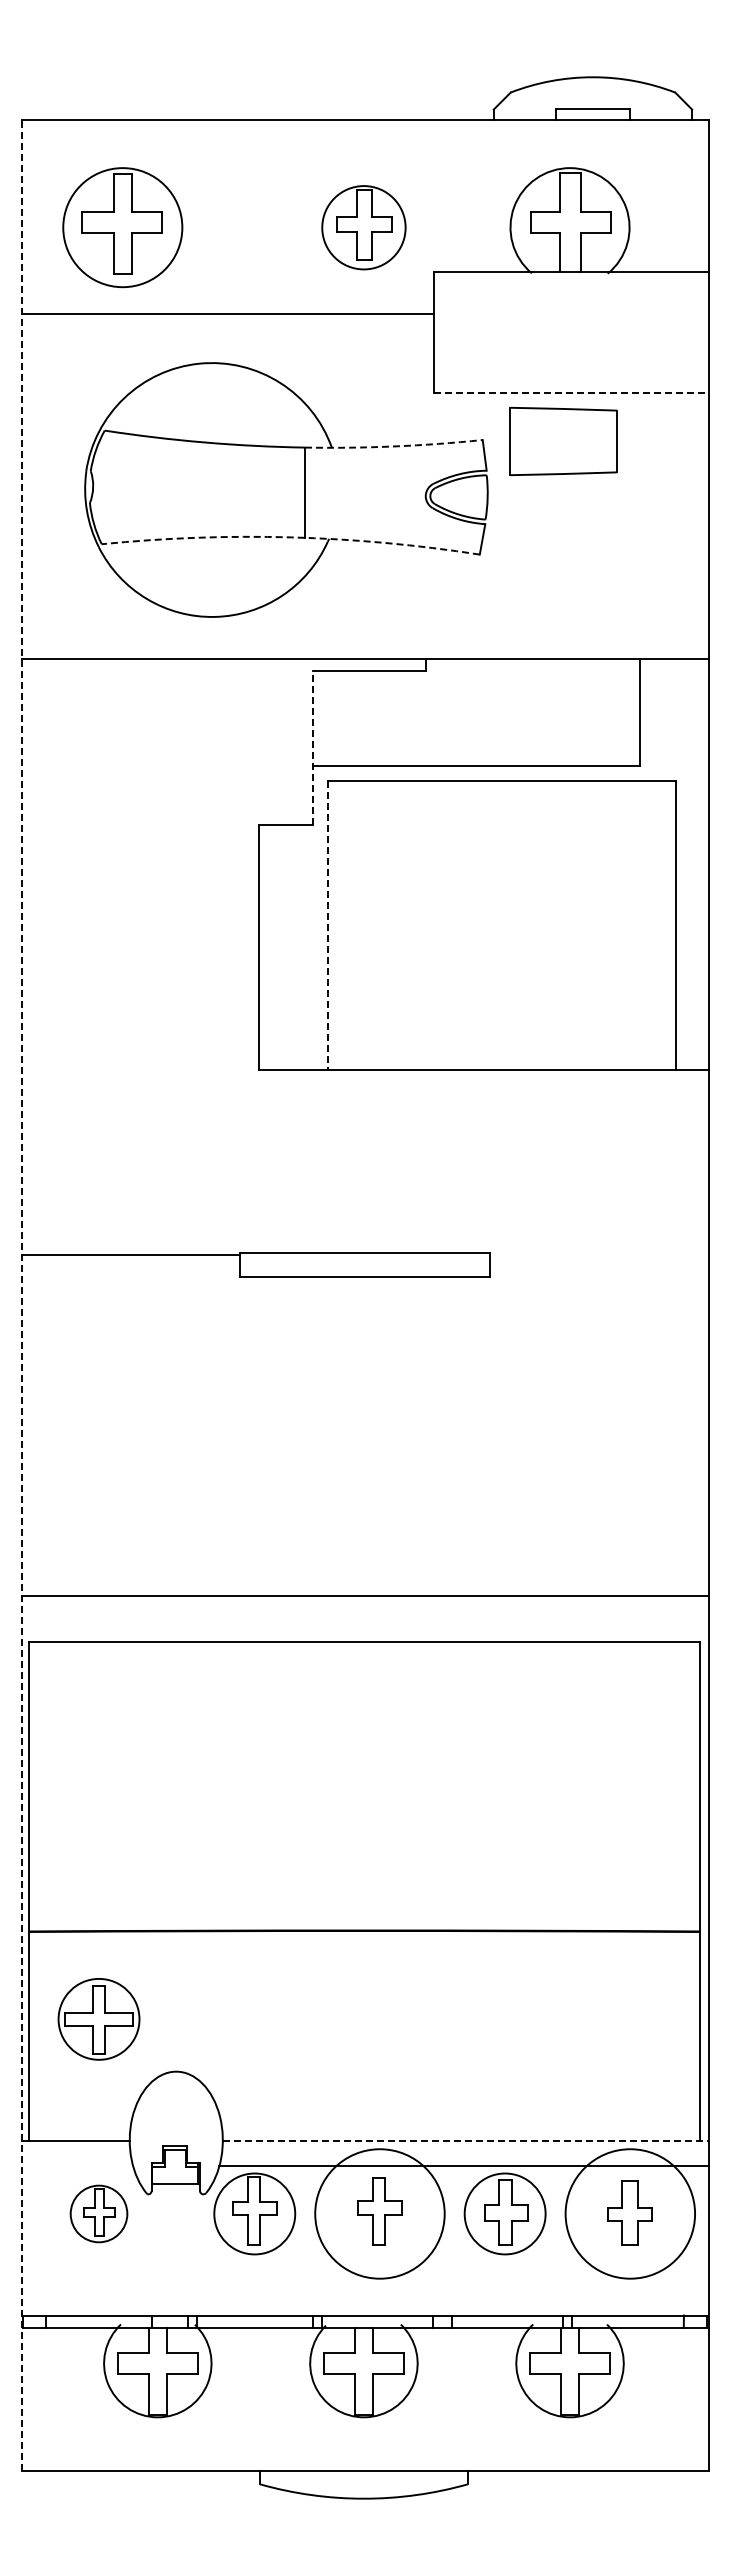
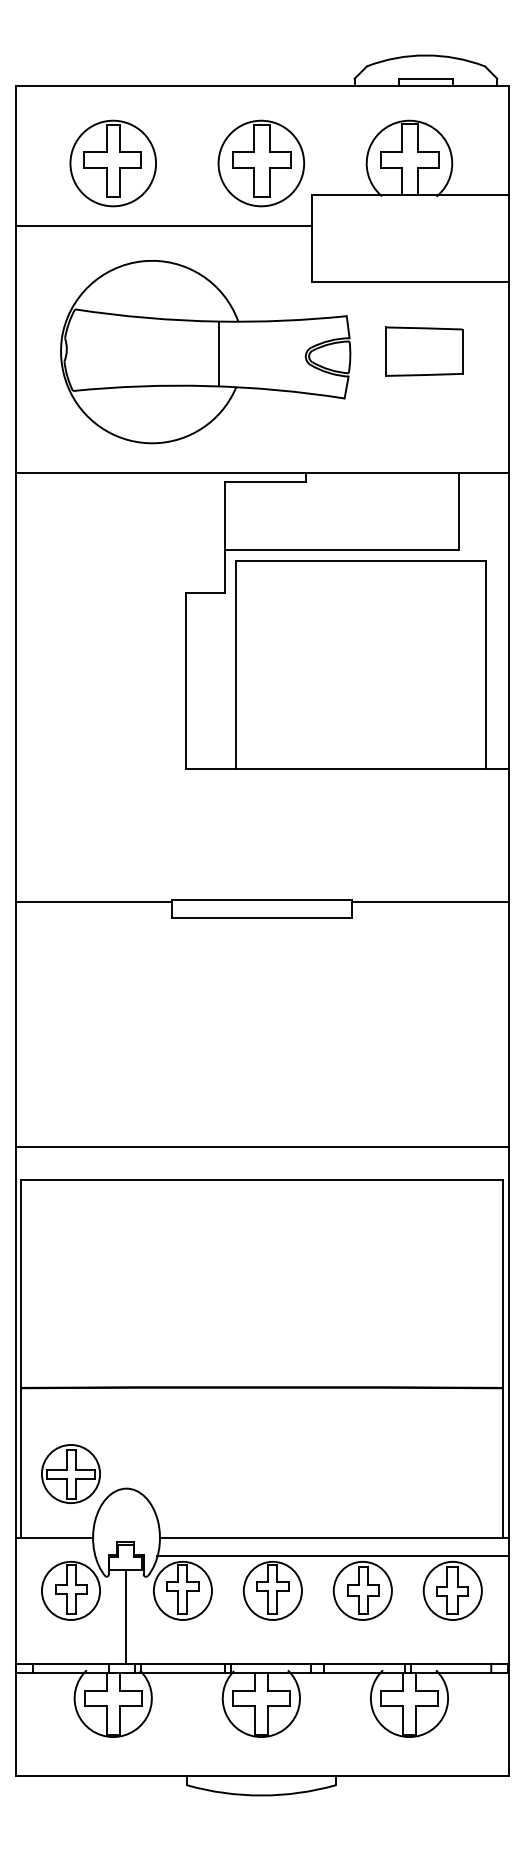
part: (122, 227) -> (113, 163), moved
part: (363, 227) -> (261, 163), size x1.43
line: (572, 393) -> (411, 282), dashed -> solid
part: (563, 441) -> (424, 351), moved
arc: (394, 446) -> (283, 320), dashed -> solid
arc: (291, 537) -> (209, 386), dashed -> solid
line: (312, 747) -> (224, 537), dashed -> solid
line: (328, 925) -> (235, 665), dashed -> solid
line: (598, 1255) -> (429, 902), added
line: (21, 1295) -> (15, 930), dashed -> solid
part: (98, 2019) -> (70, 1474), moved
line: (466, 2140) -> (335, 1538), dashed -> solid
part: (98, 2213) -> (70, 1590), size x1.43
circle: (379, 2213) -> (272, 1590), size x0.62
circle: (629, 2213) -> (452, 1590), size x0.62
line: (175, 2249) -> (125, 1616), added

